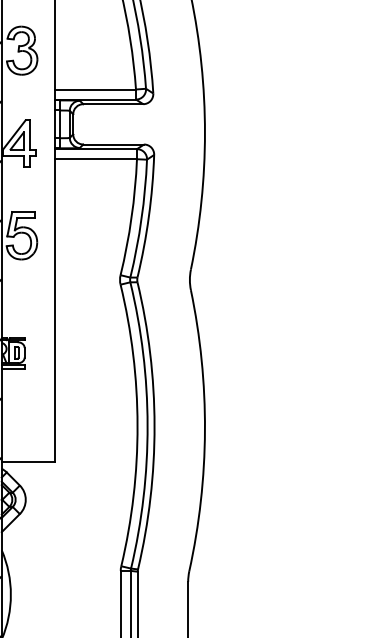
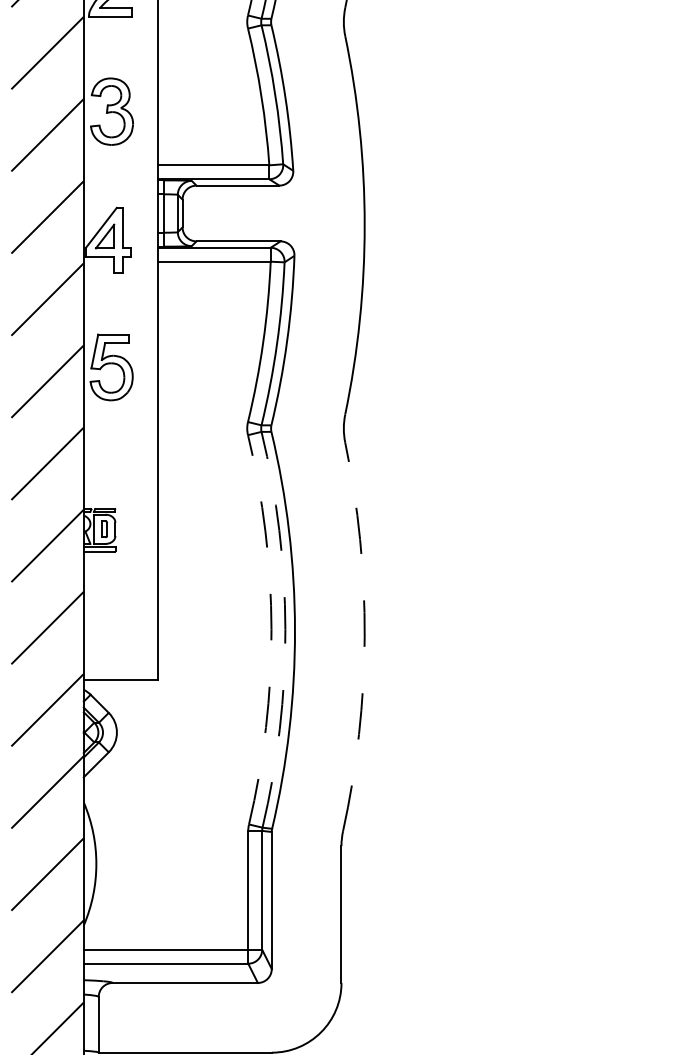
arc: (137, 425) -> (271, 629), solid -> dashed
arc: (147, 425) -> (285, 629), solid -> dashed
arc: (204, 431) -> (364, 637), solid -> dashed

